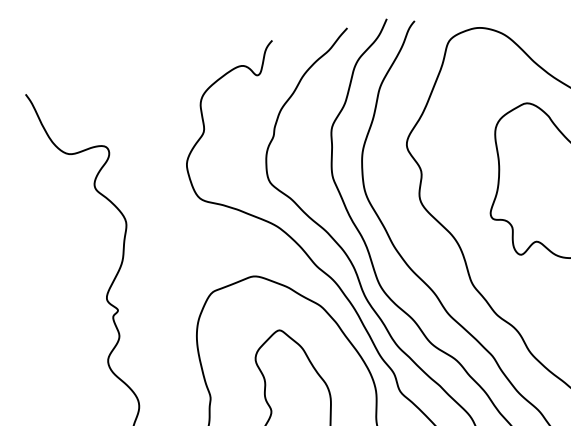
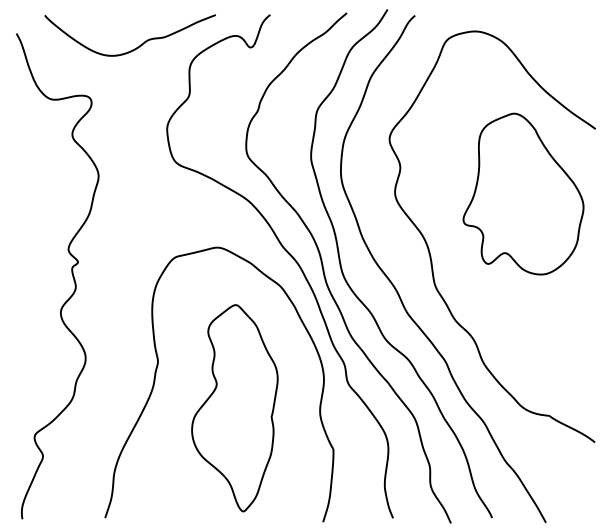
curve: (146, 90) -> (137, 46), added

